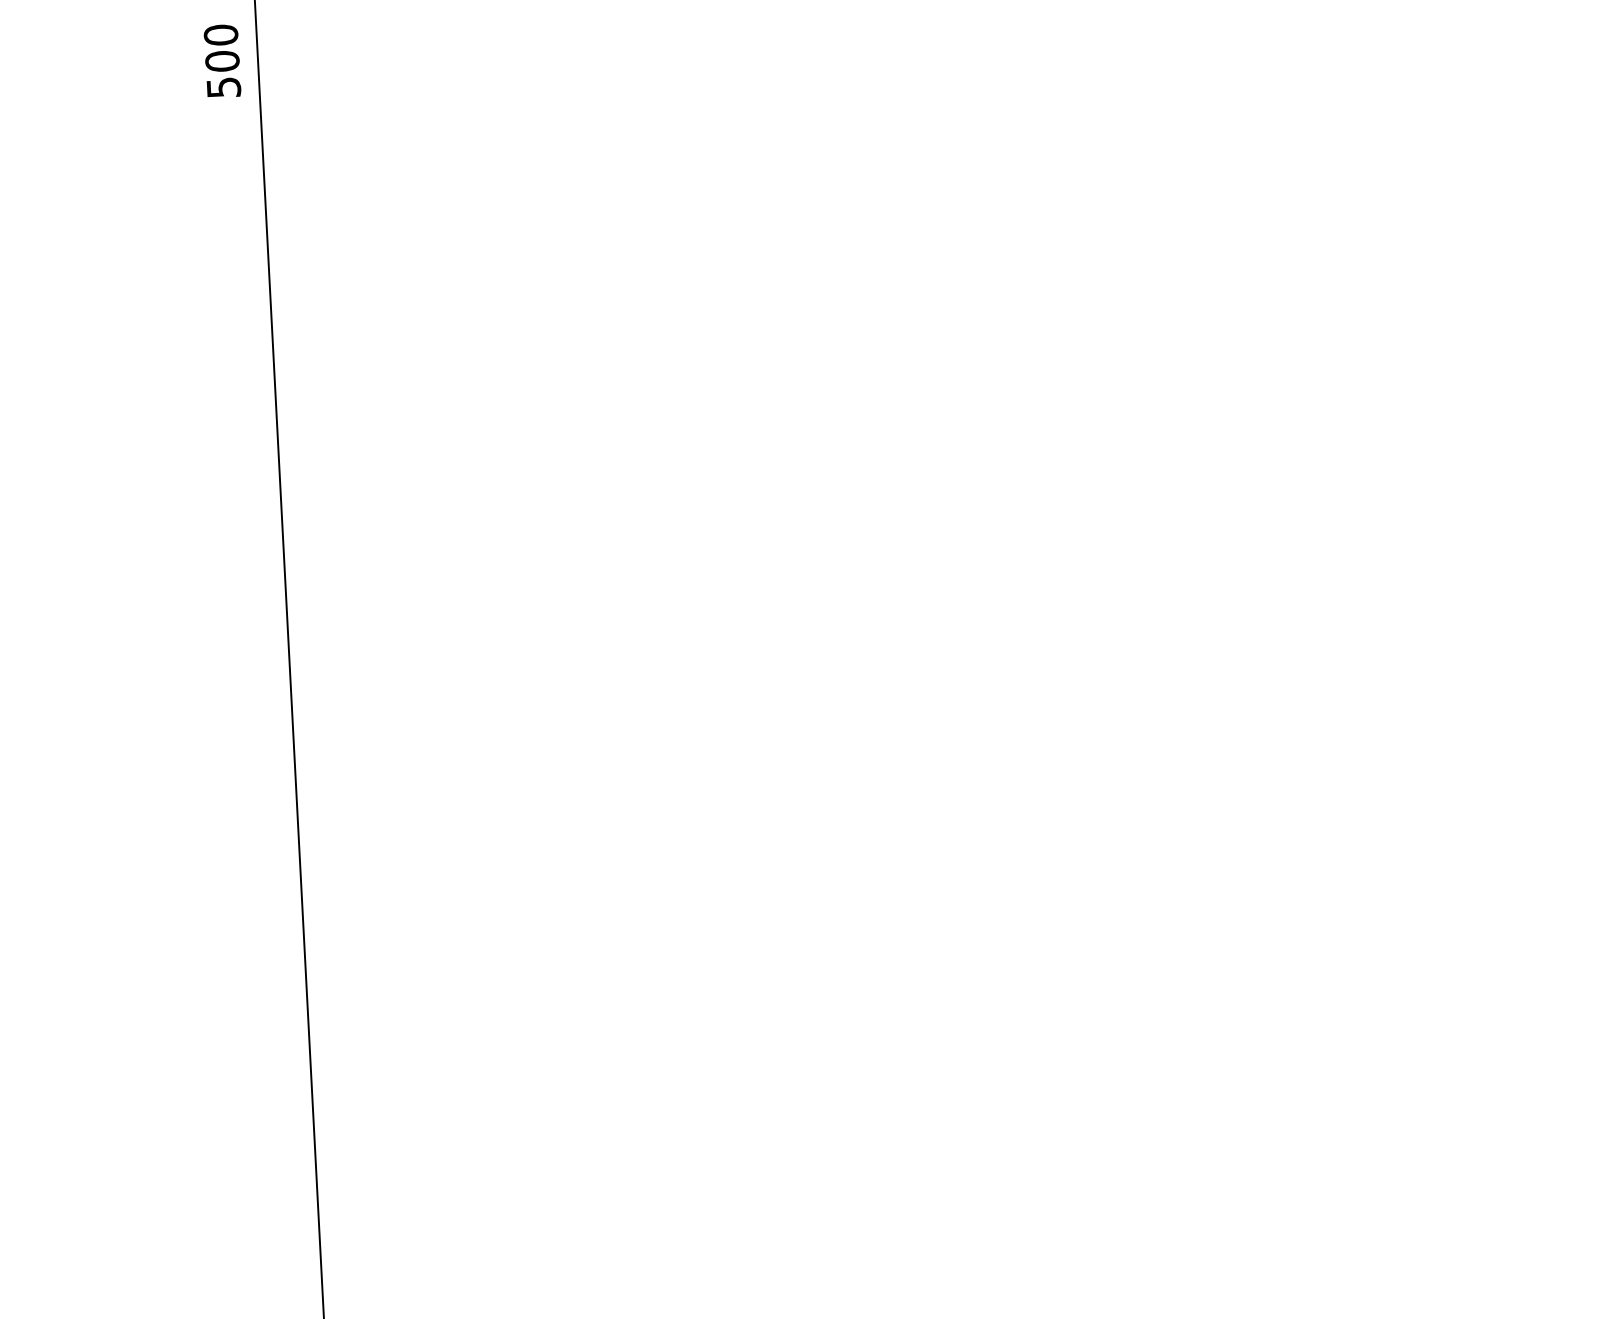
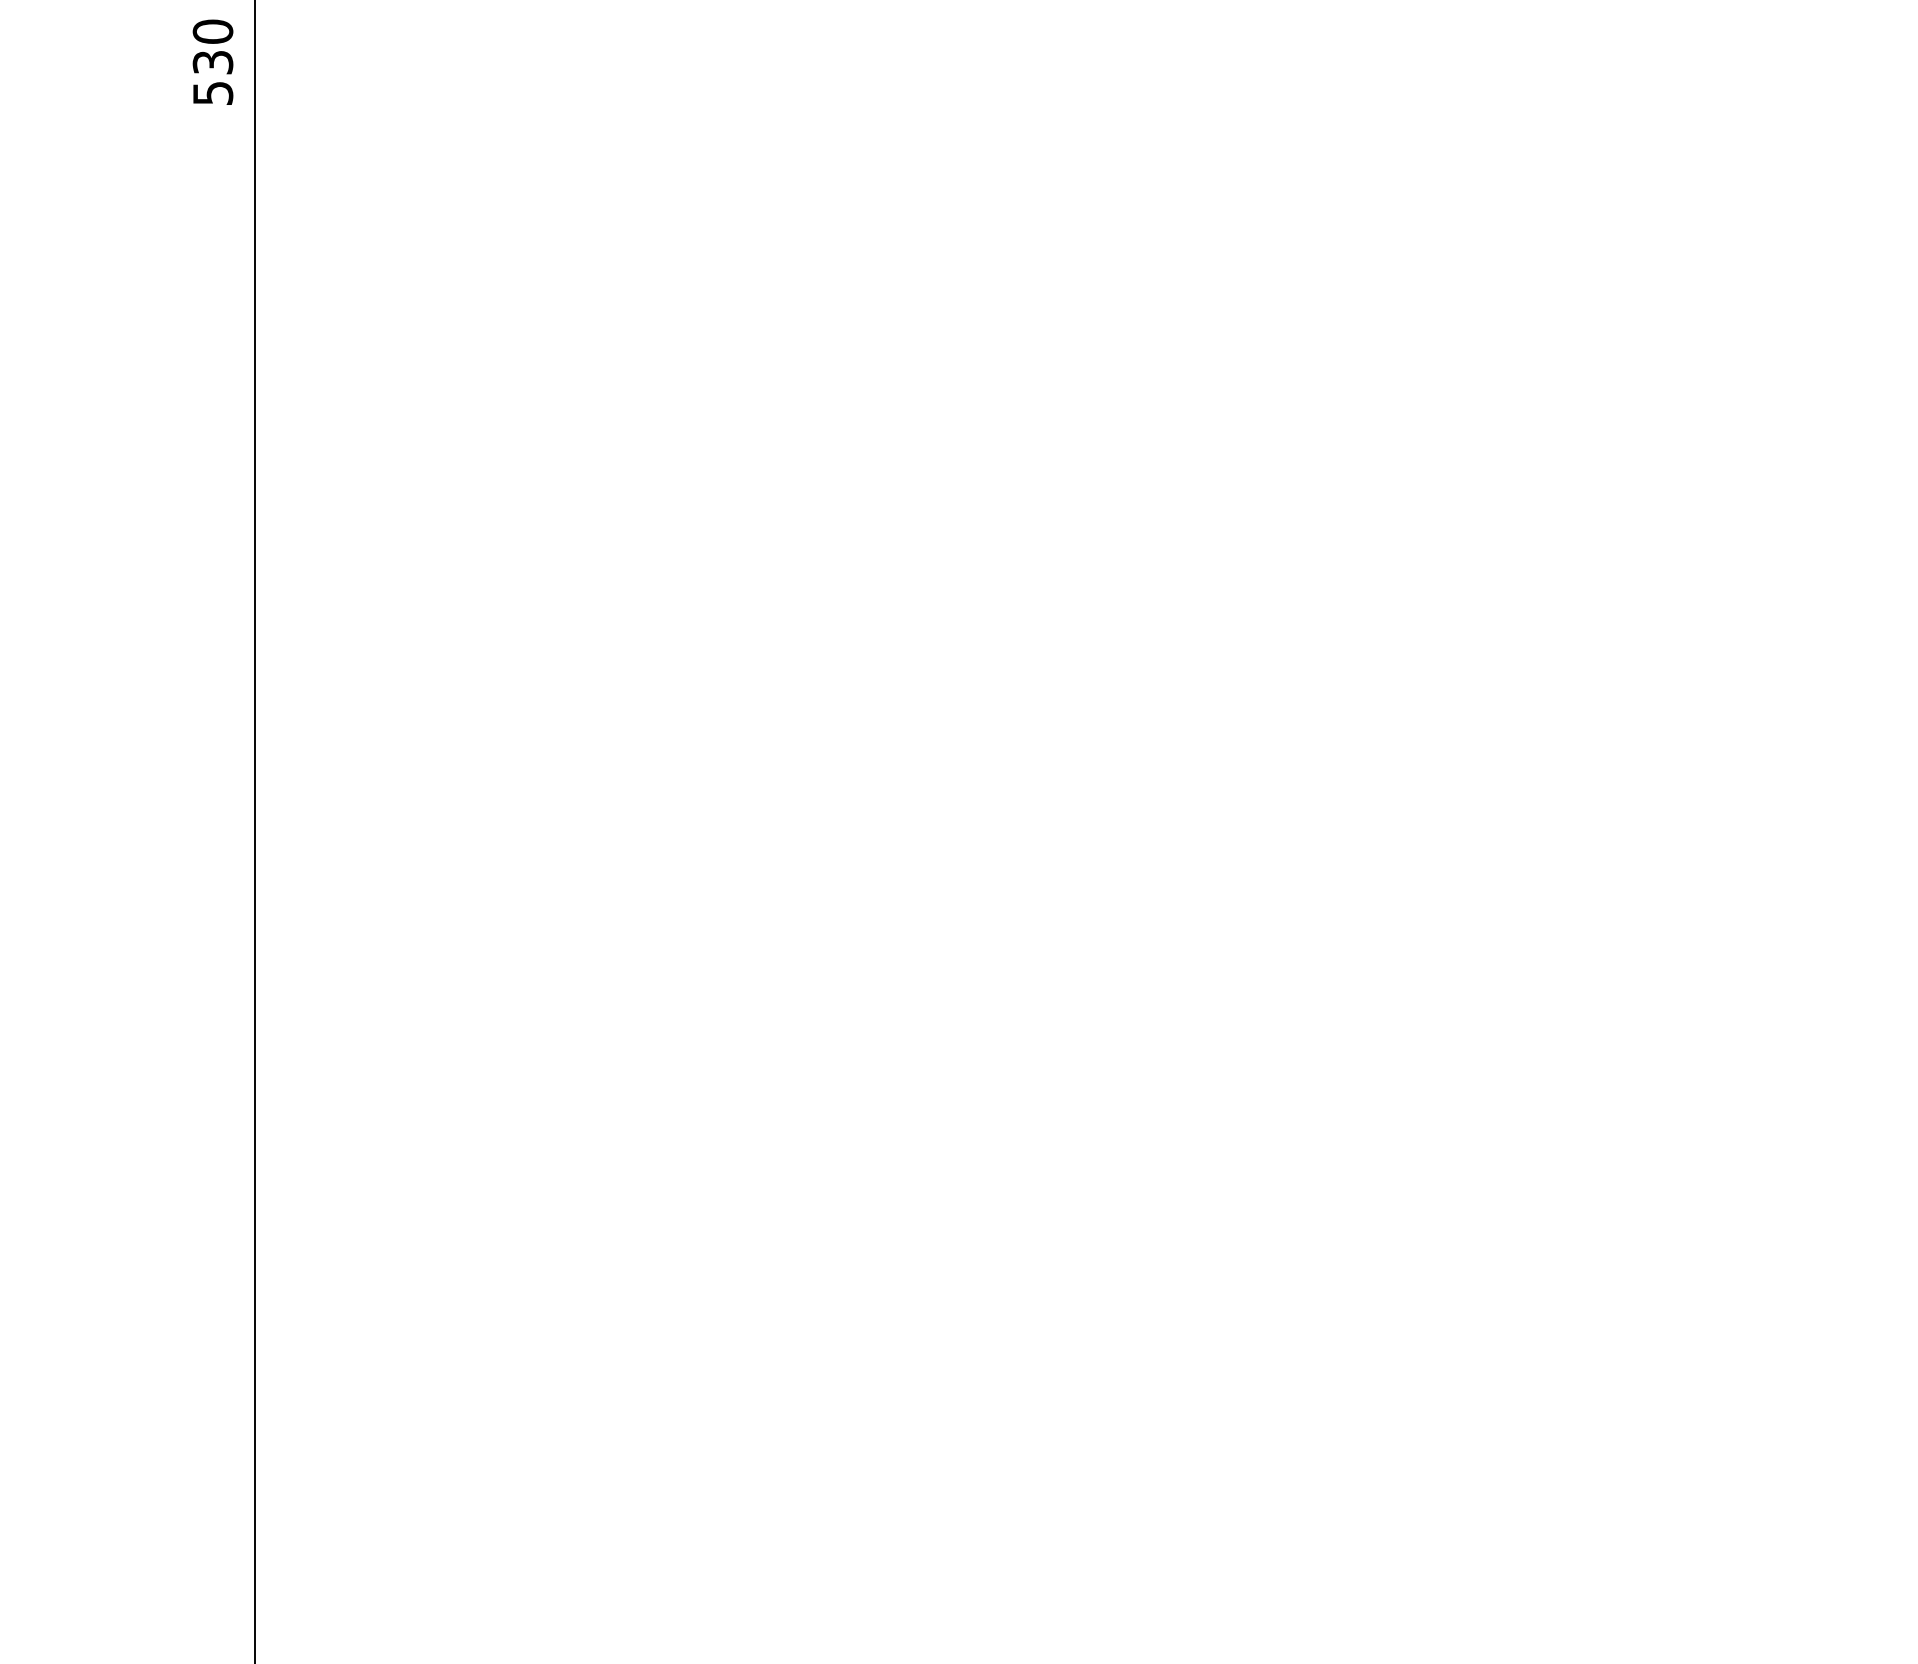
text: (222, 61) -> (212, 62), 500 -> 530

